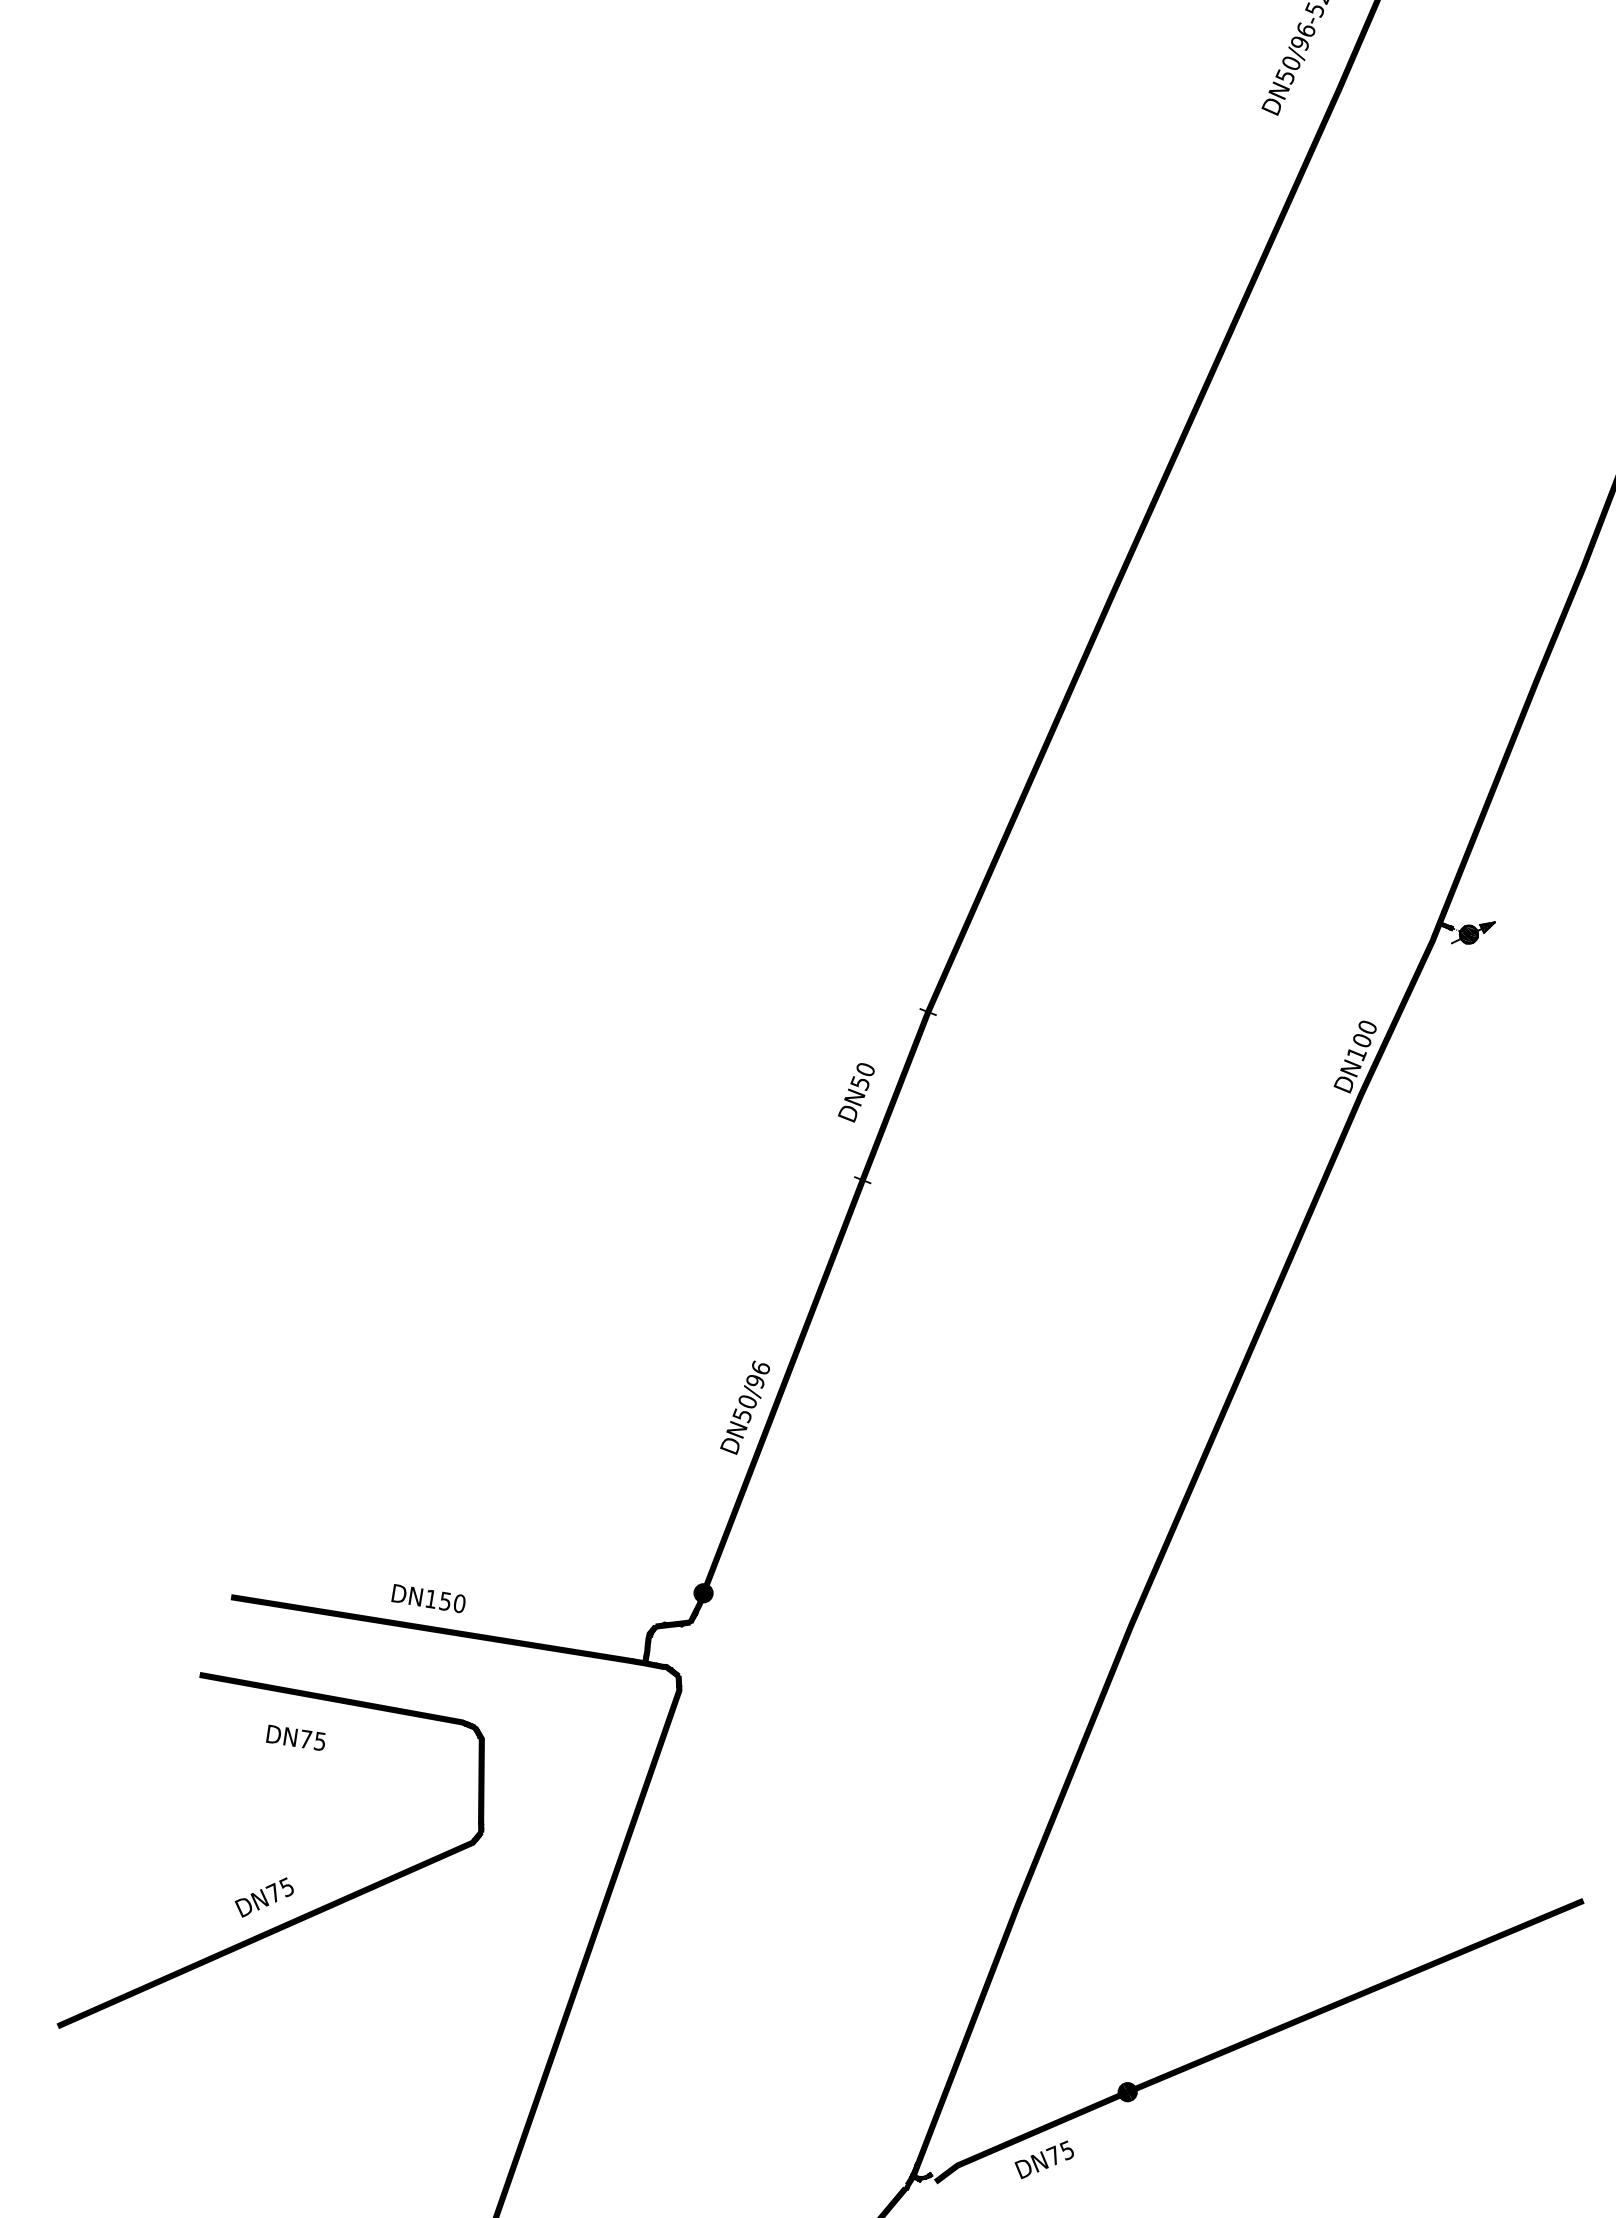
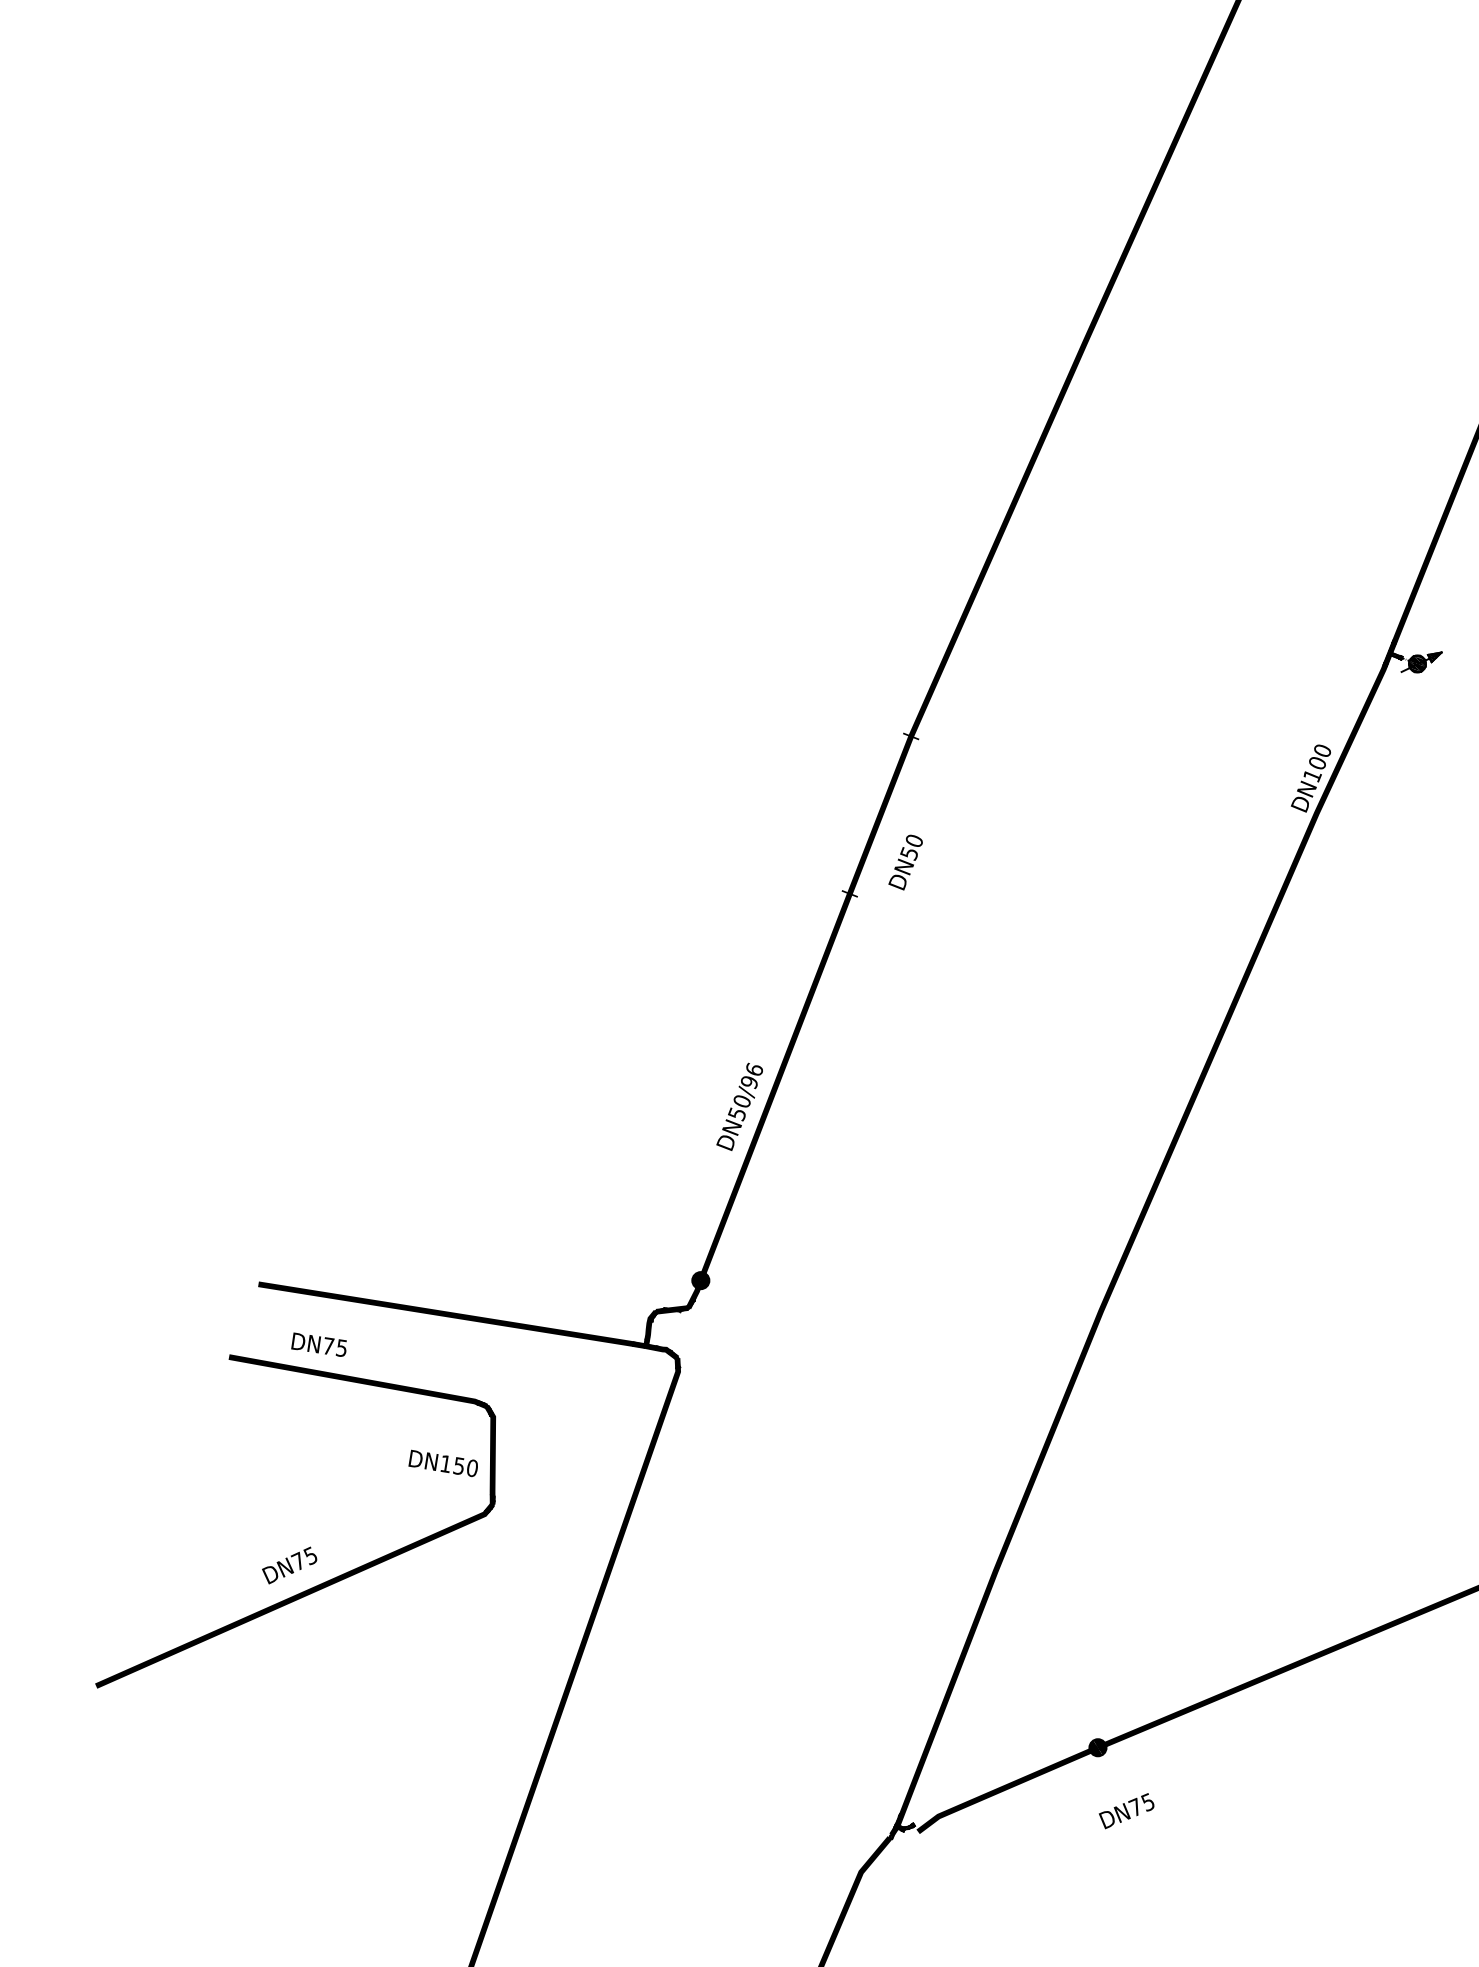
text: (856, 1092) -> (905, 862), moved
text: (428, 1598) -> (443, 1463), moved
text: (295, 1737) -> (318, 1344), moved
text: (1043, 2159) -> (1125, 1810), moved

